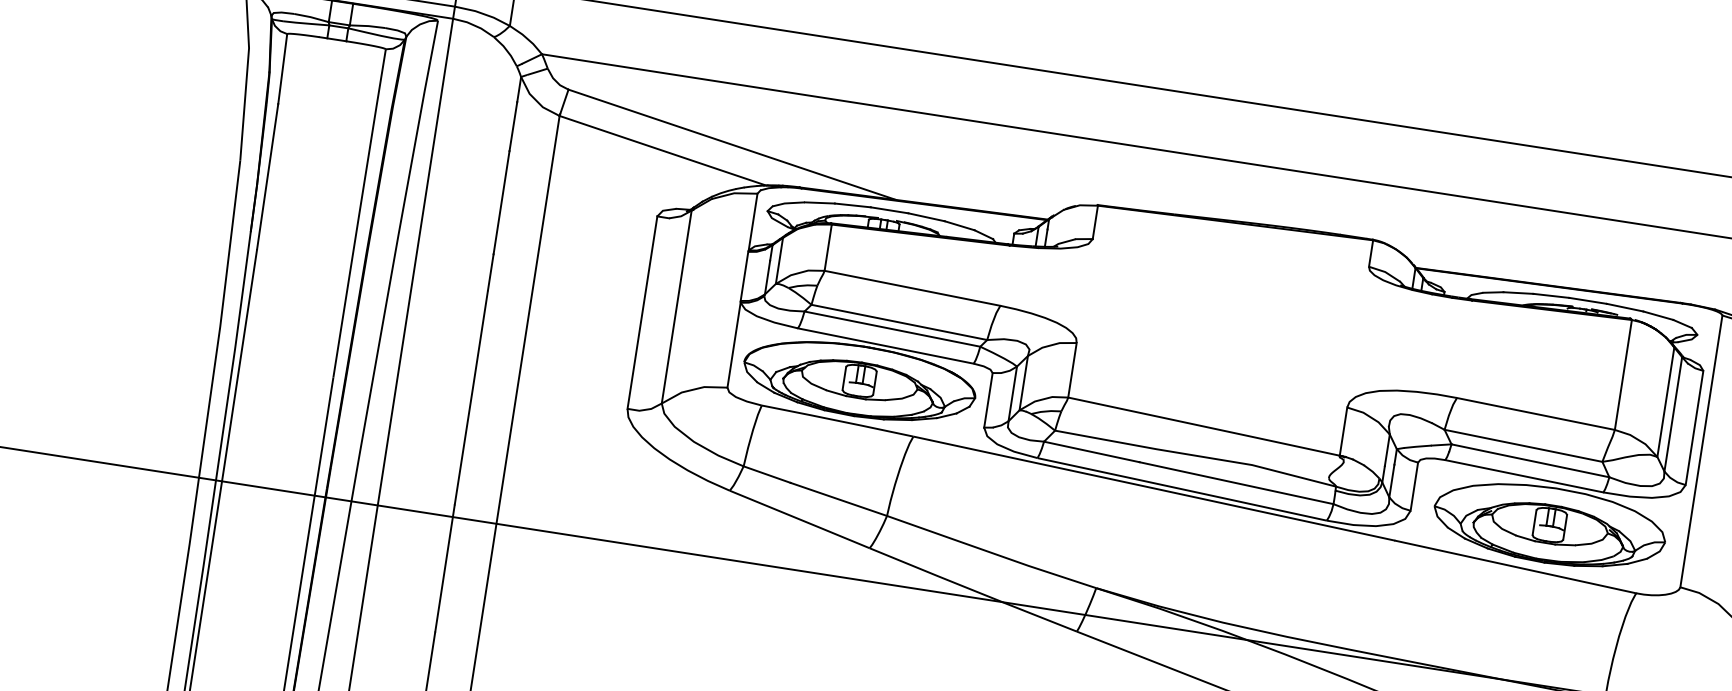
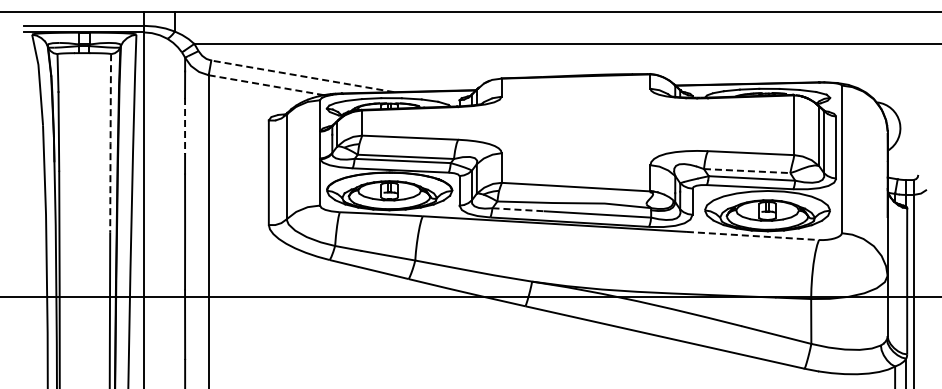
line: (731, 144) -> (302, 76), solid -> dashed
line: (661, 151) -> (265, 85), solid -> dashed
line: (502, 203) -> (185, 126), solid -> dashed
line: (359, 213) -> (110, 143), solid -> dashed
line: (1524, 446) -> (747, 171), solid -> dashed
line: (1093, 451) -> (519, 209), solid -> dashed
line: (1516, 568) -> (753, 236), solid -> dashed

